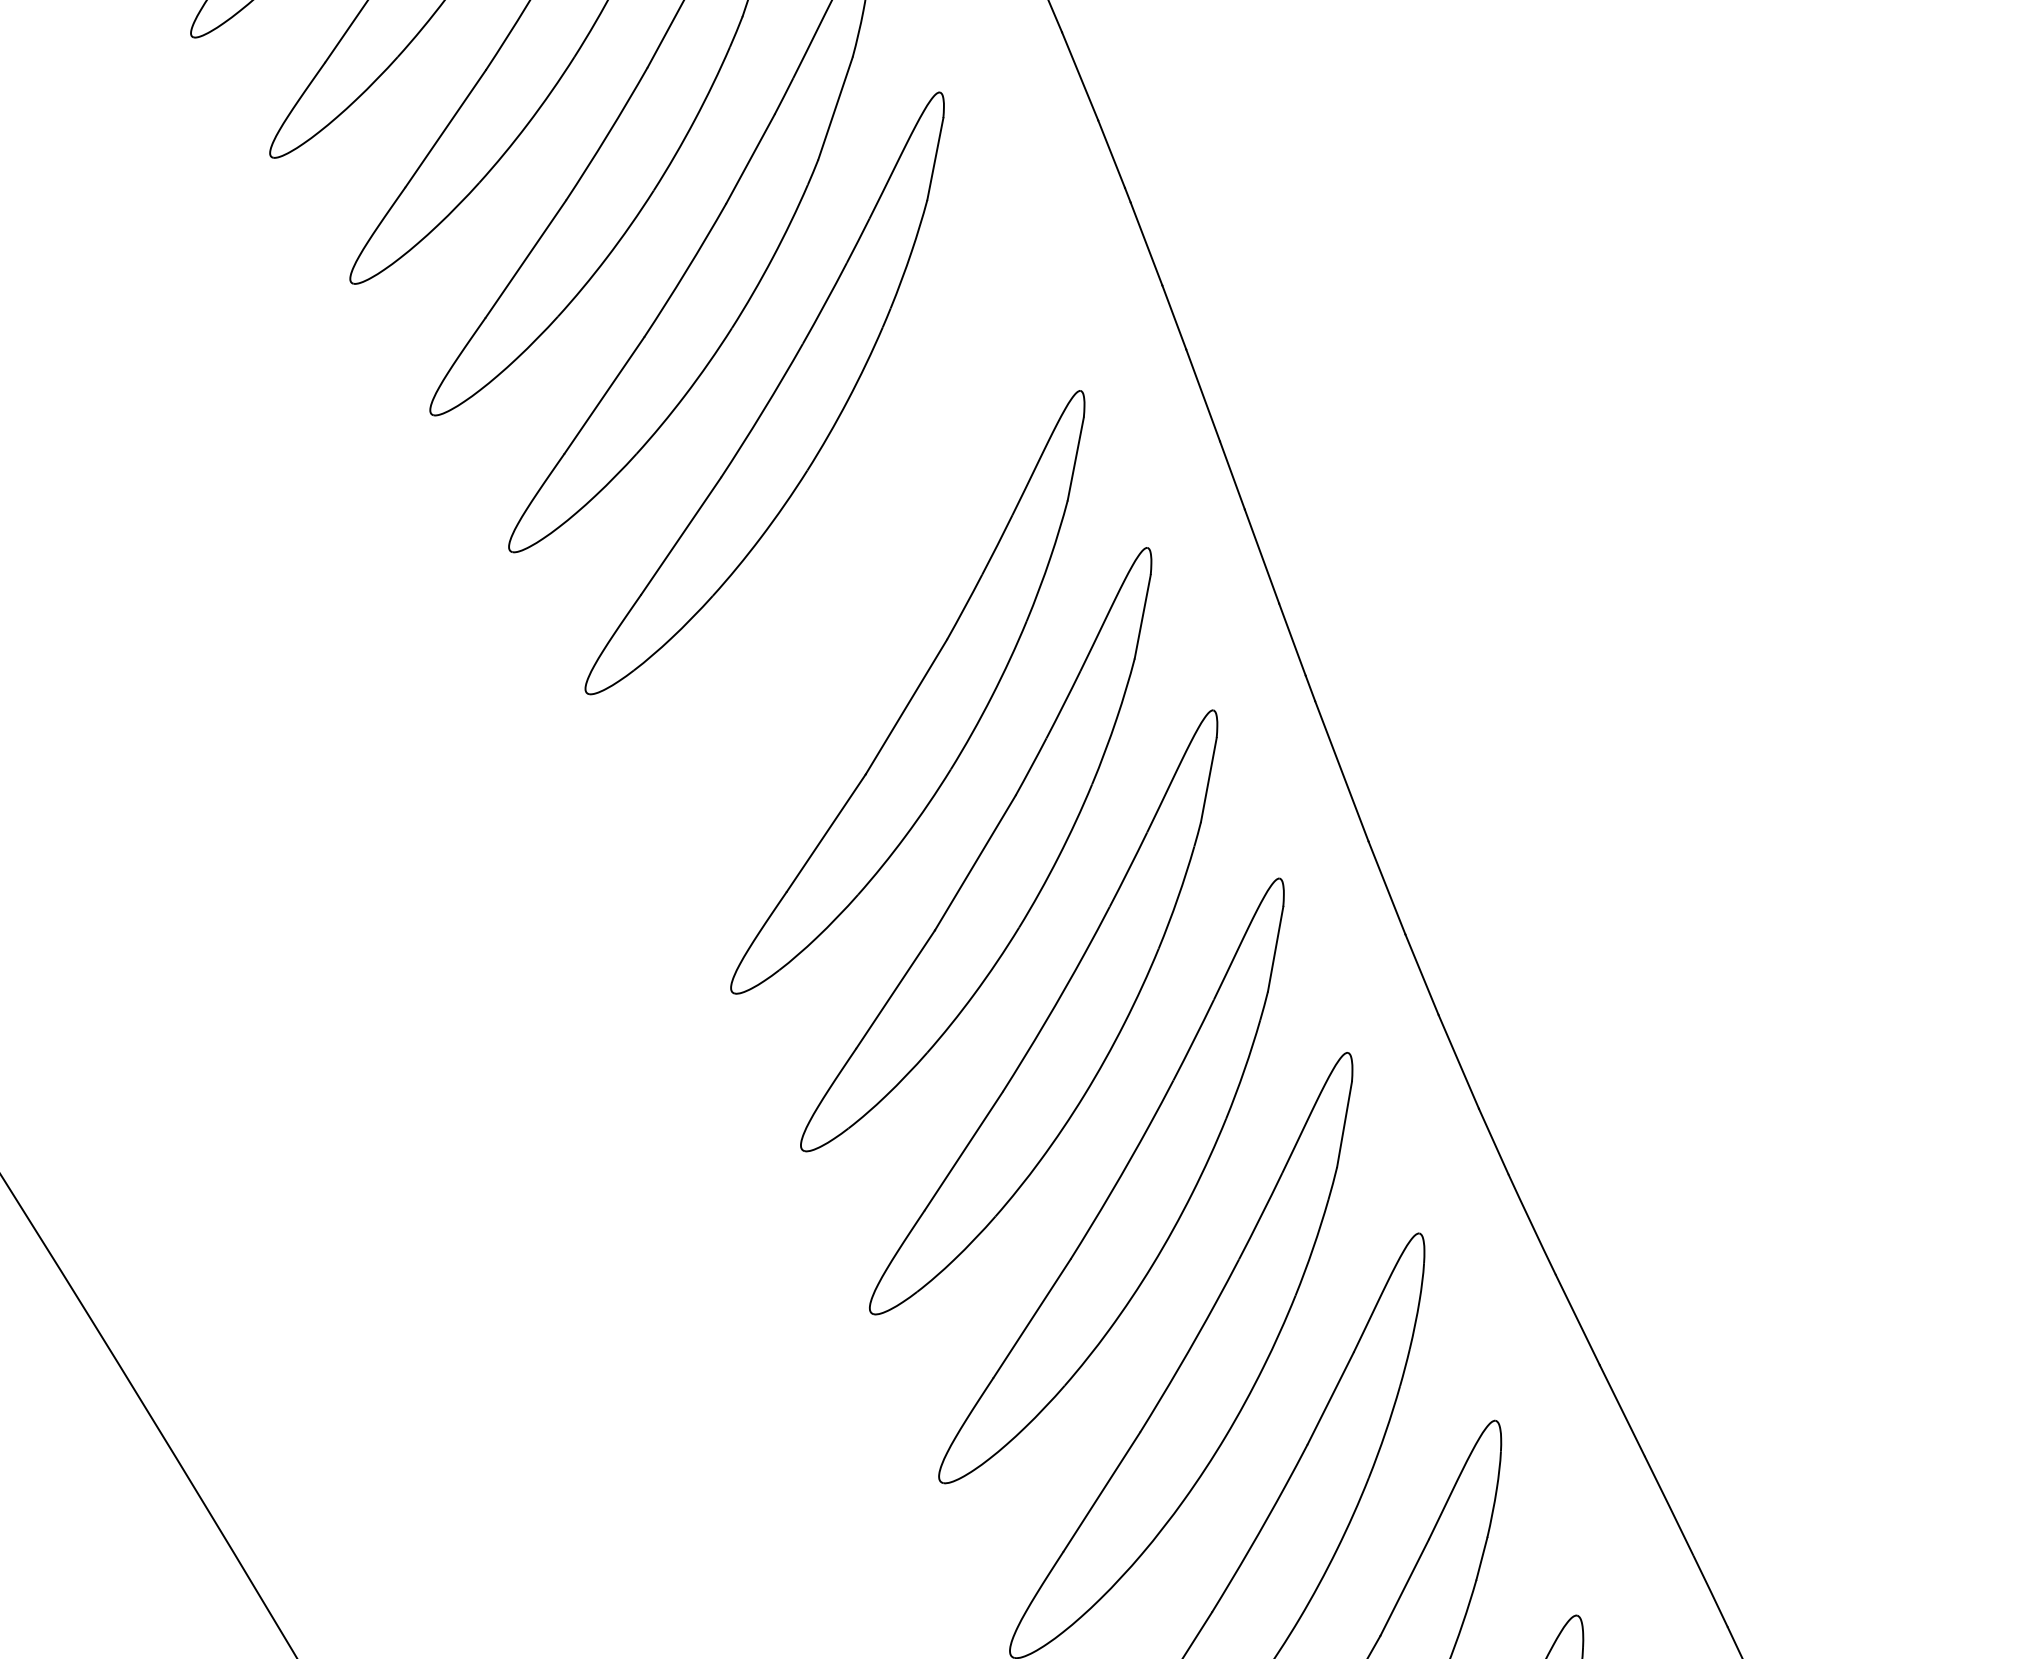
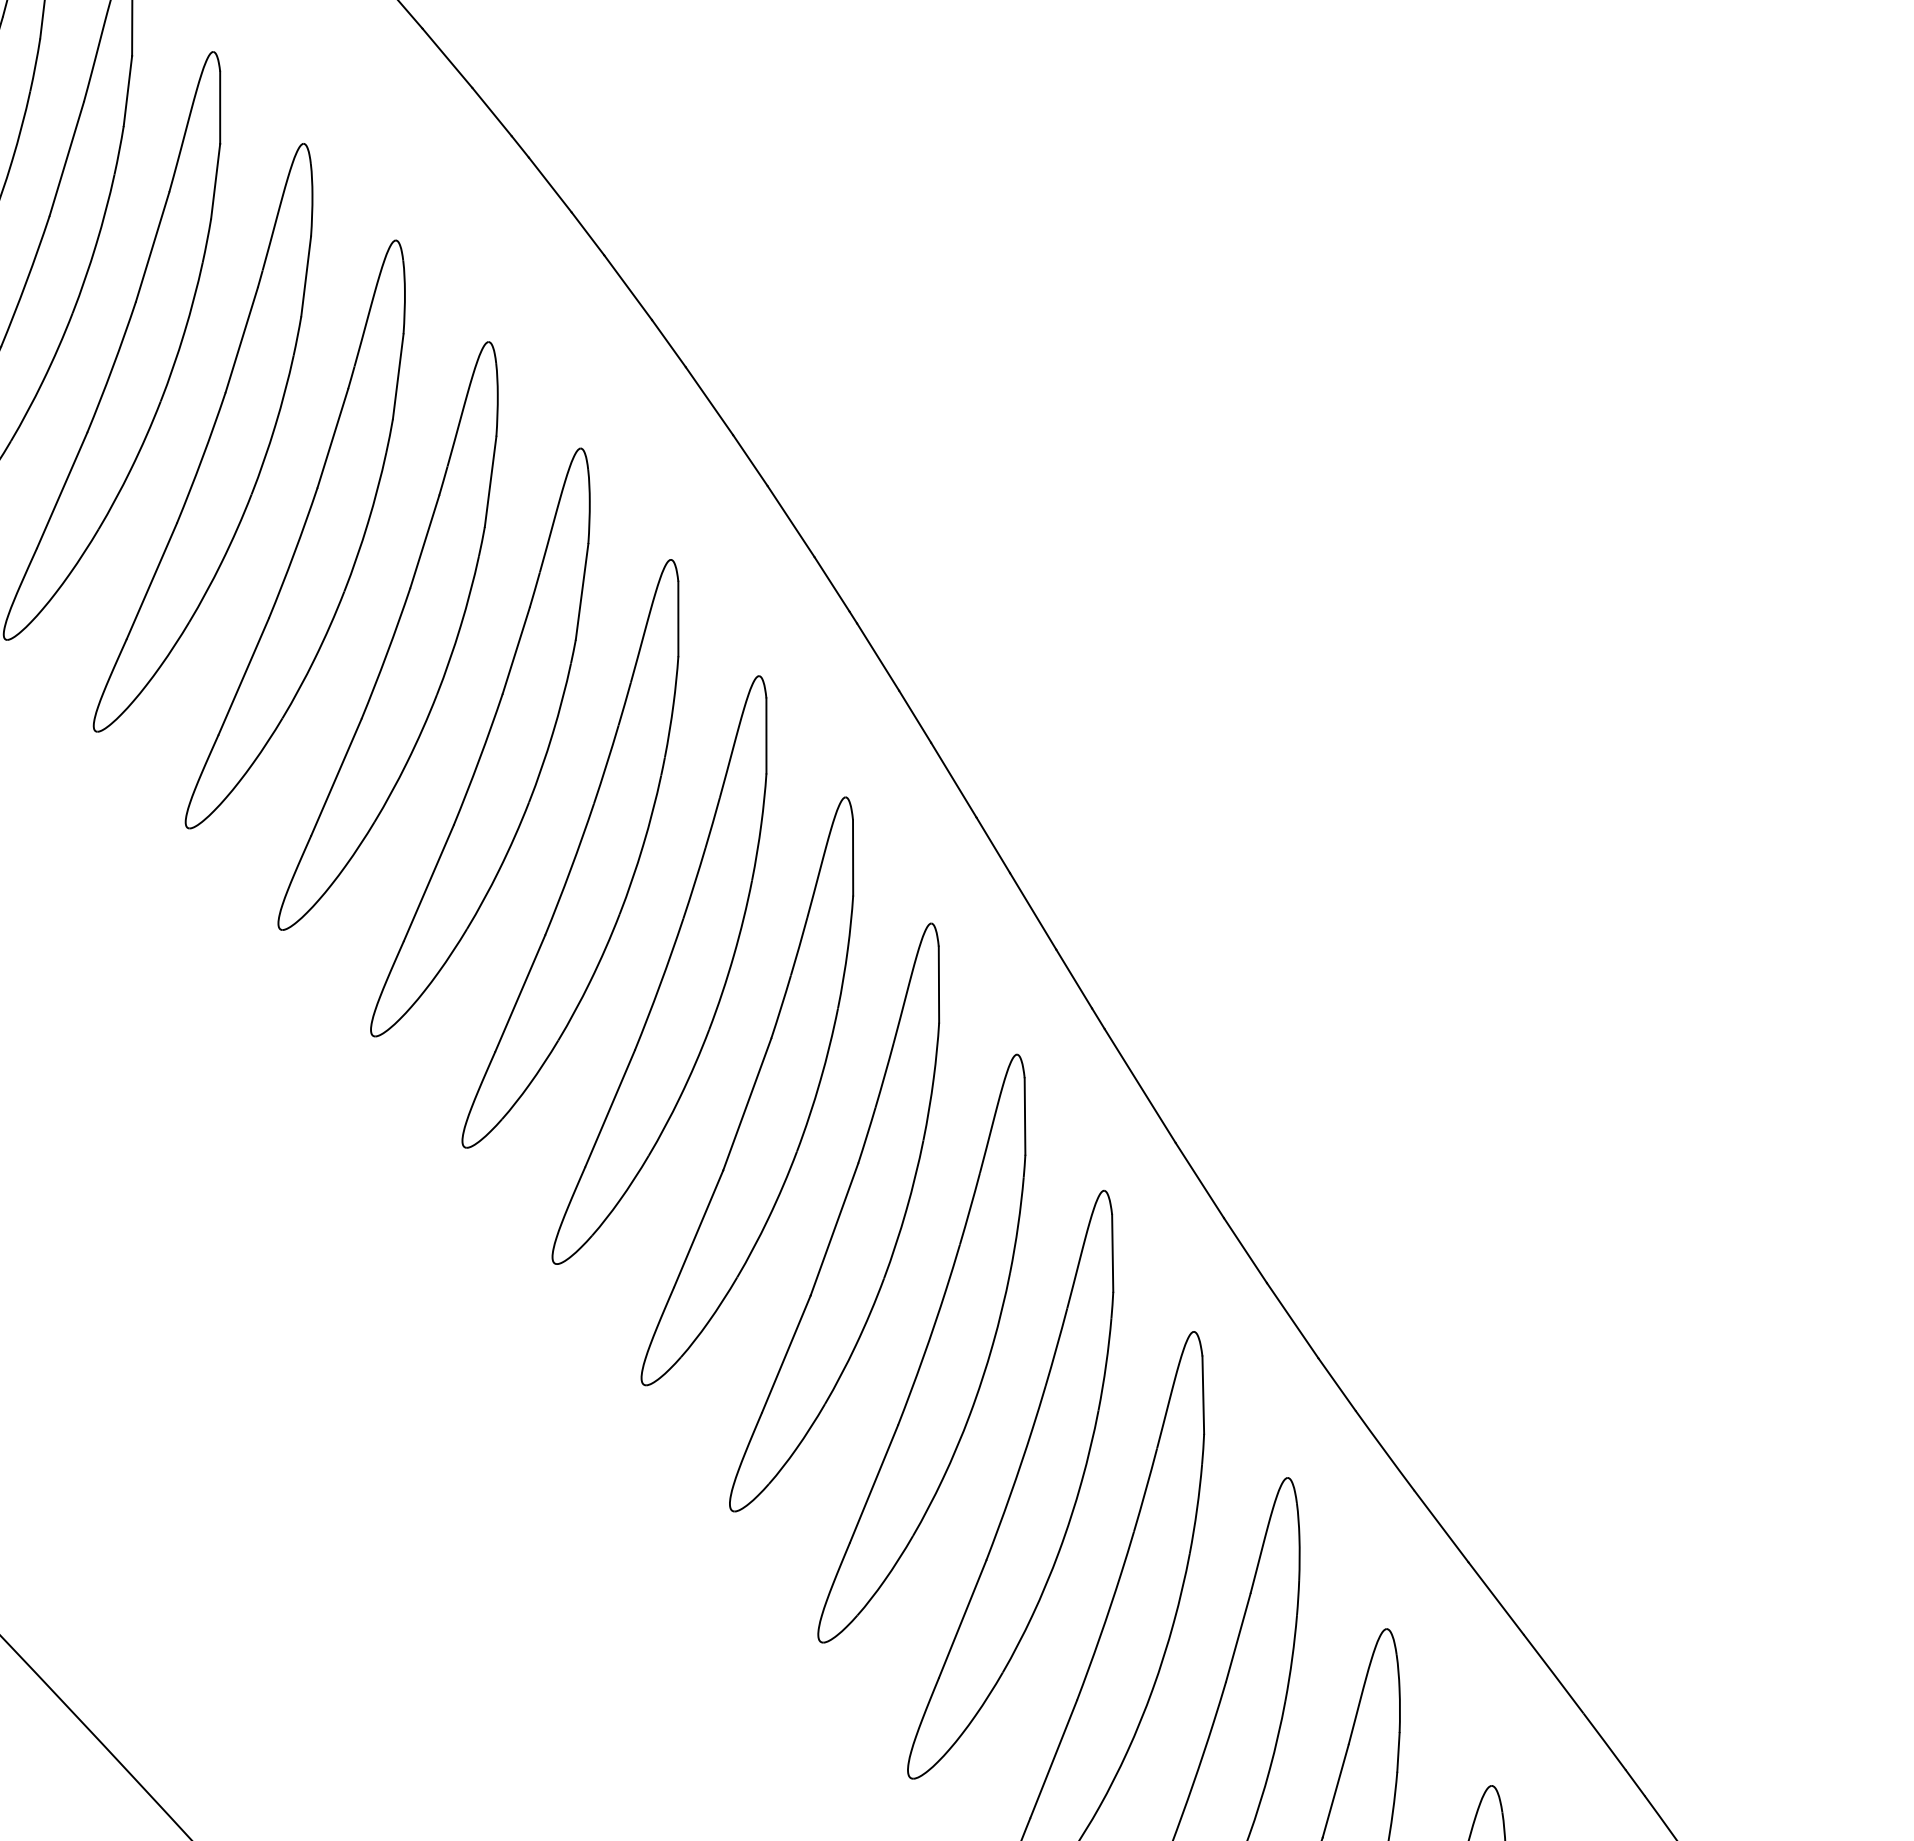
part: (839, 539) -> (659, 969), added

